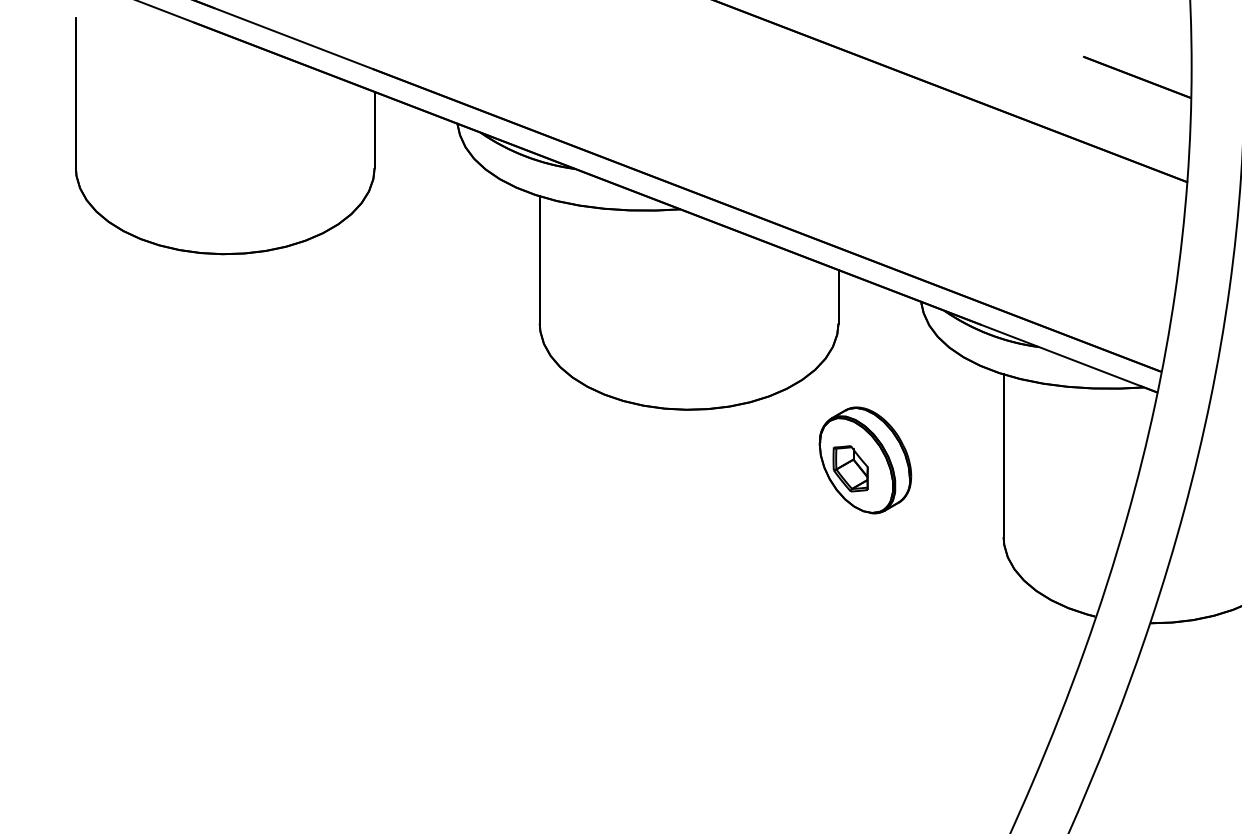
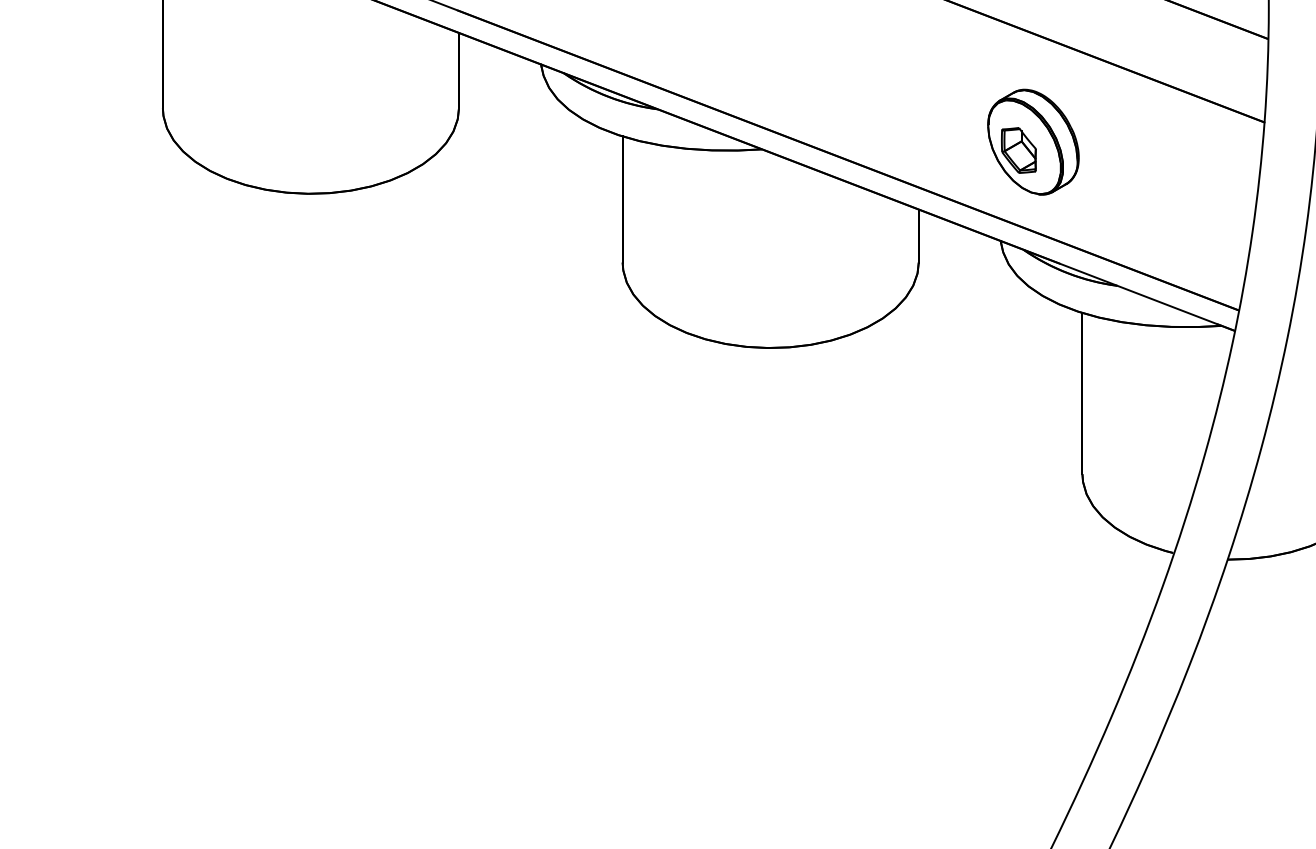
part: (865, 459) -> (1033, 141), moved

